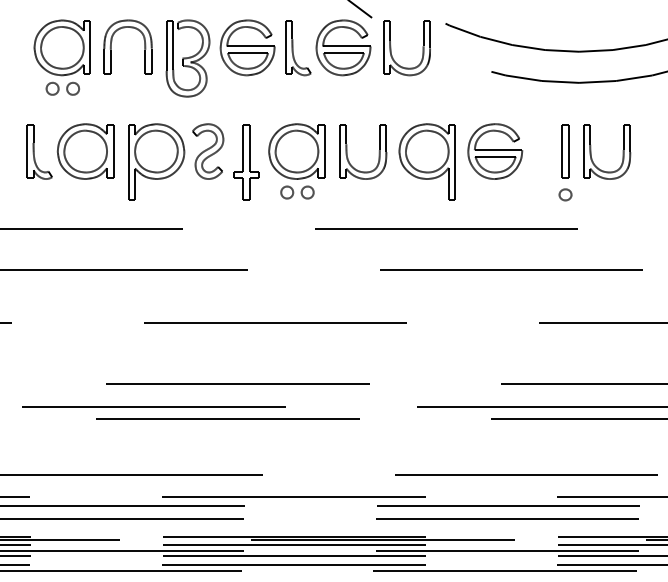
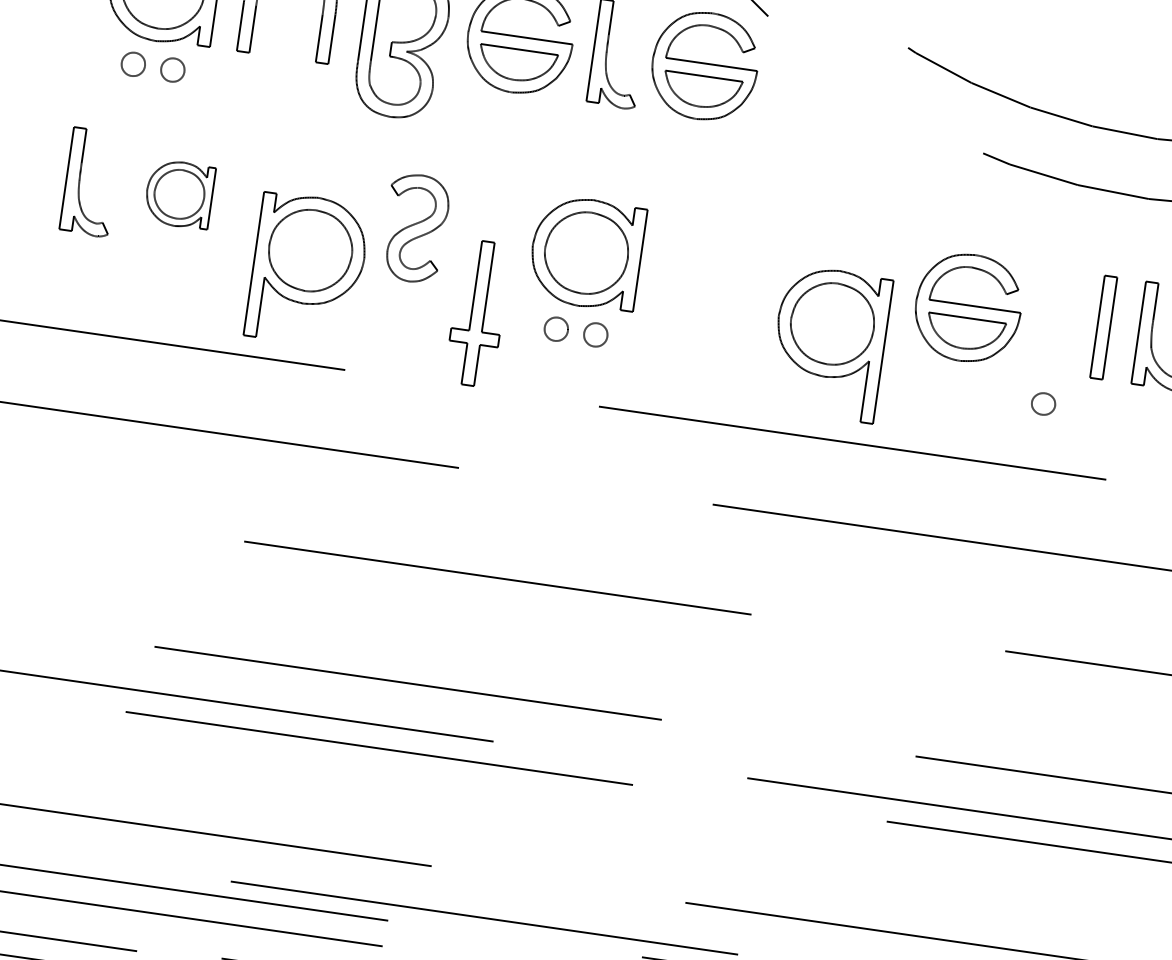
part: (391, 48) -> (797, 80), removed
part: (85, 151) -> (179, 194), size x0.6
part: (378, 151) -> (743, 275), removed
part: (156, 161) -> (307, 269), moved
part: (426, 161) -> (828, 342), moved
part: (246, 162) -> (478, 313), moved
part: (565, 194) -> (1043, 403), moved

